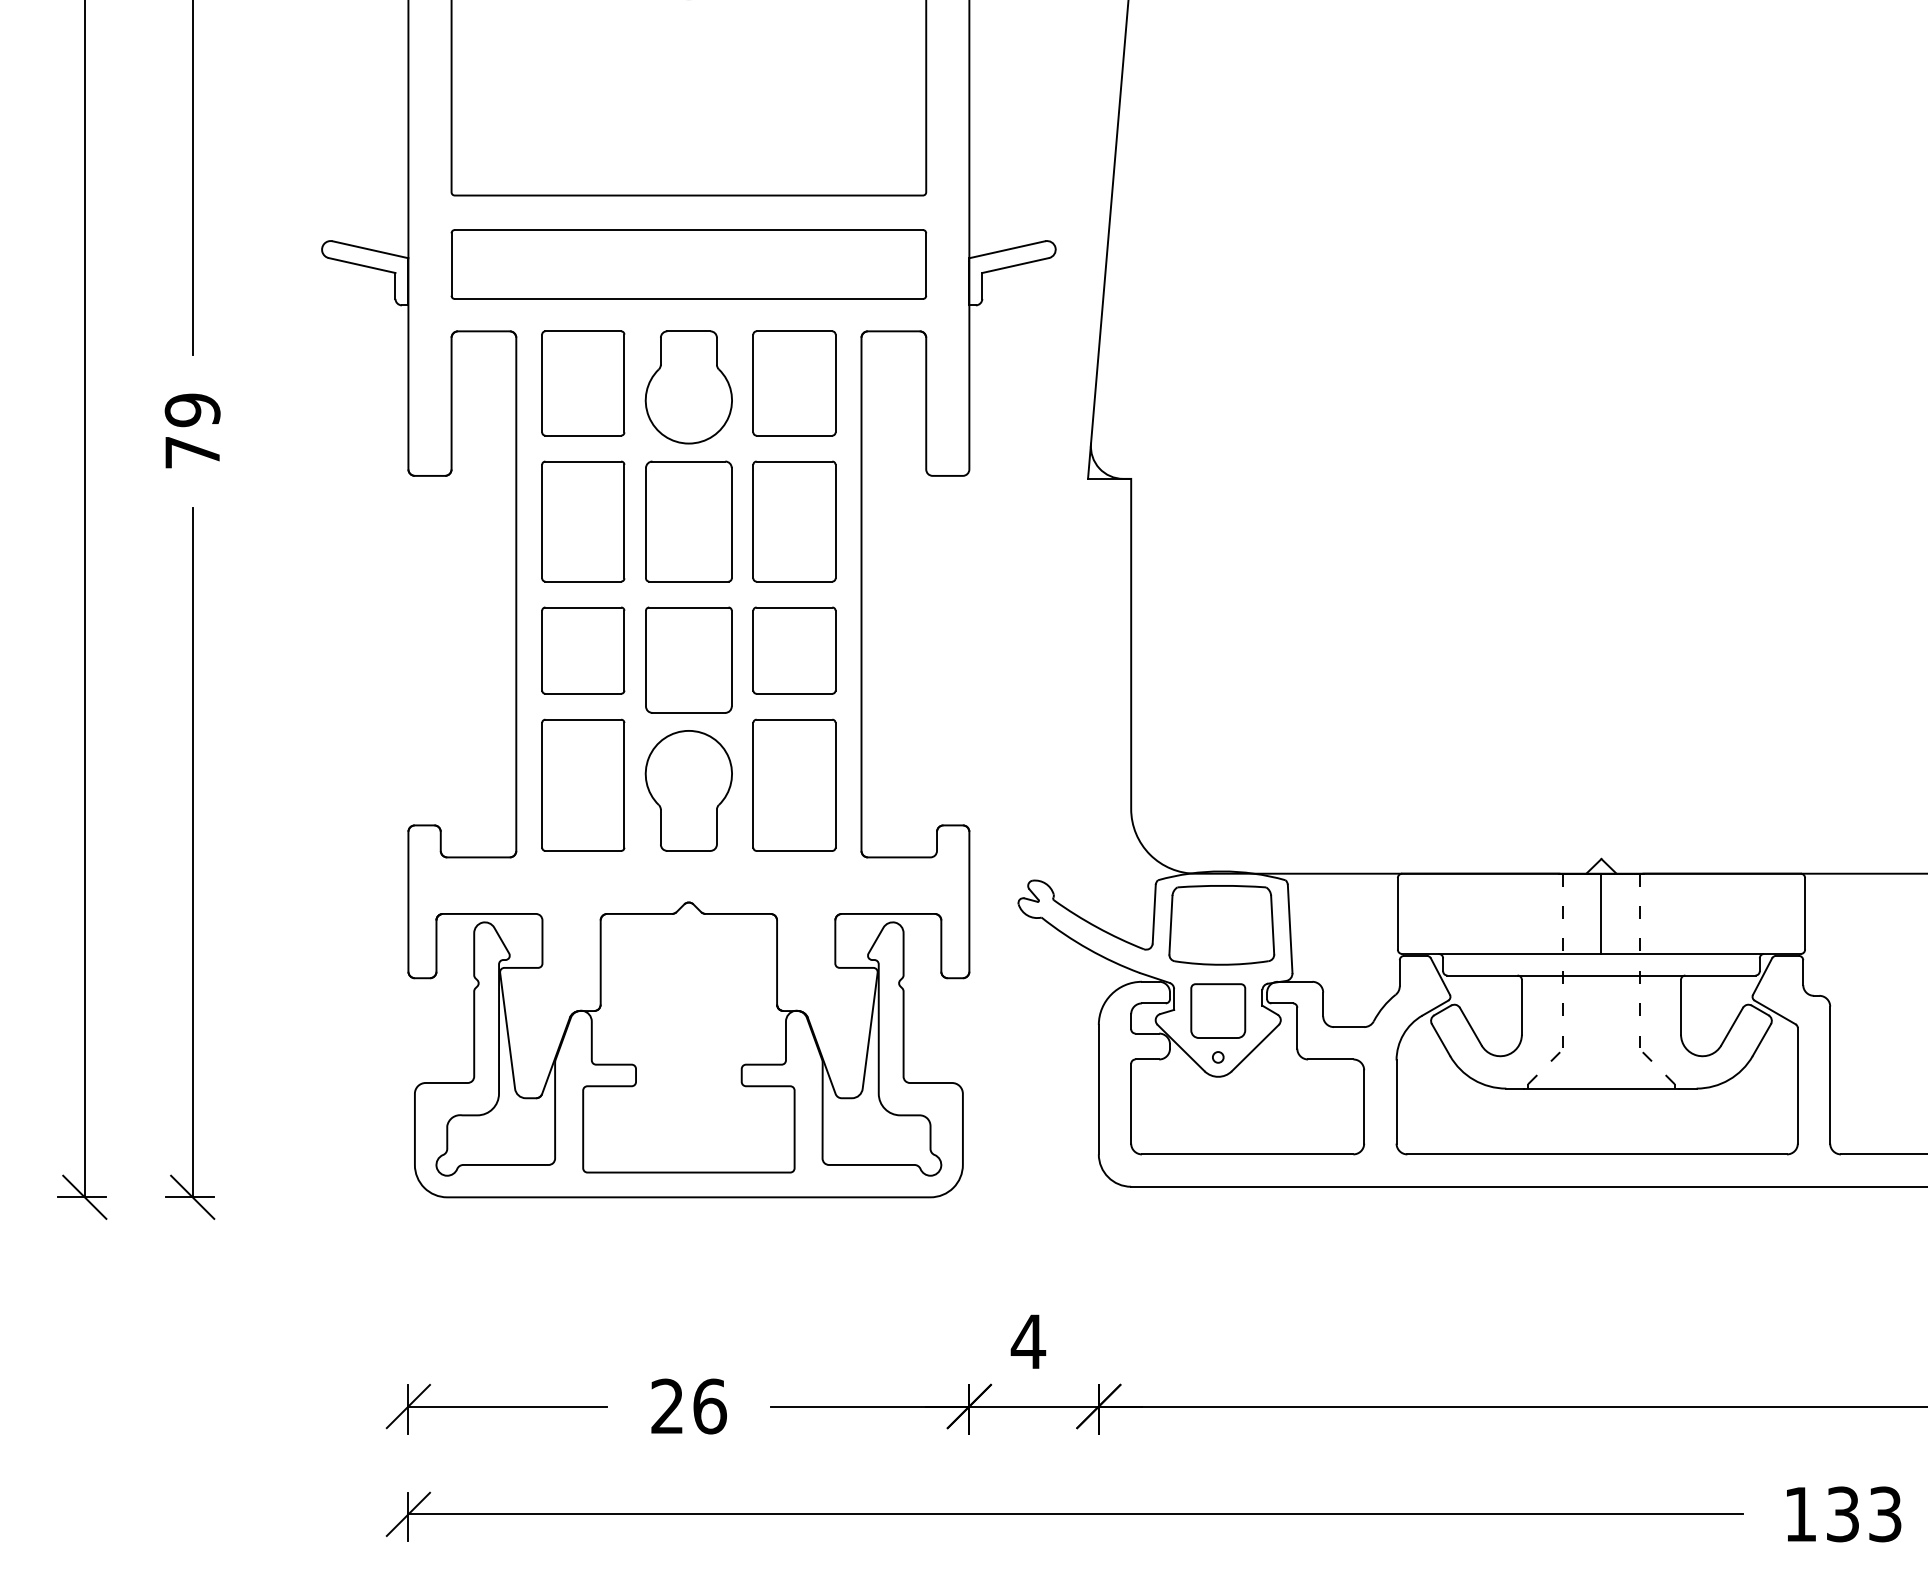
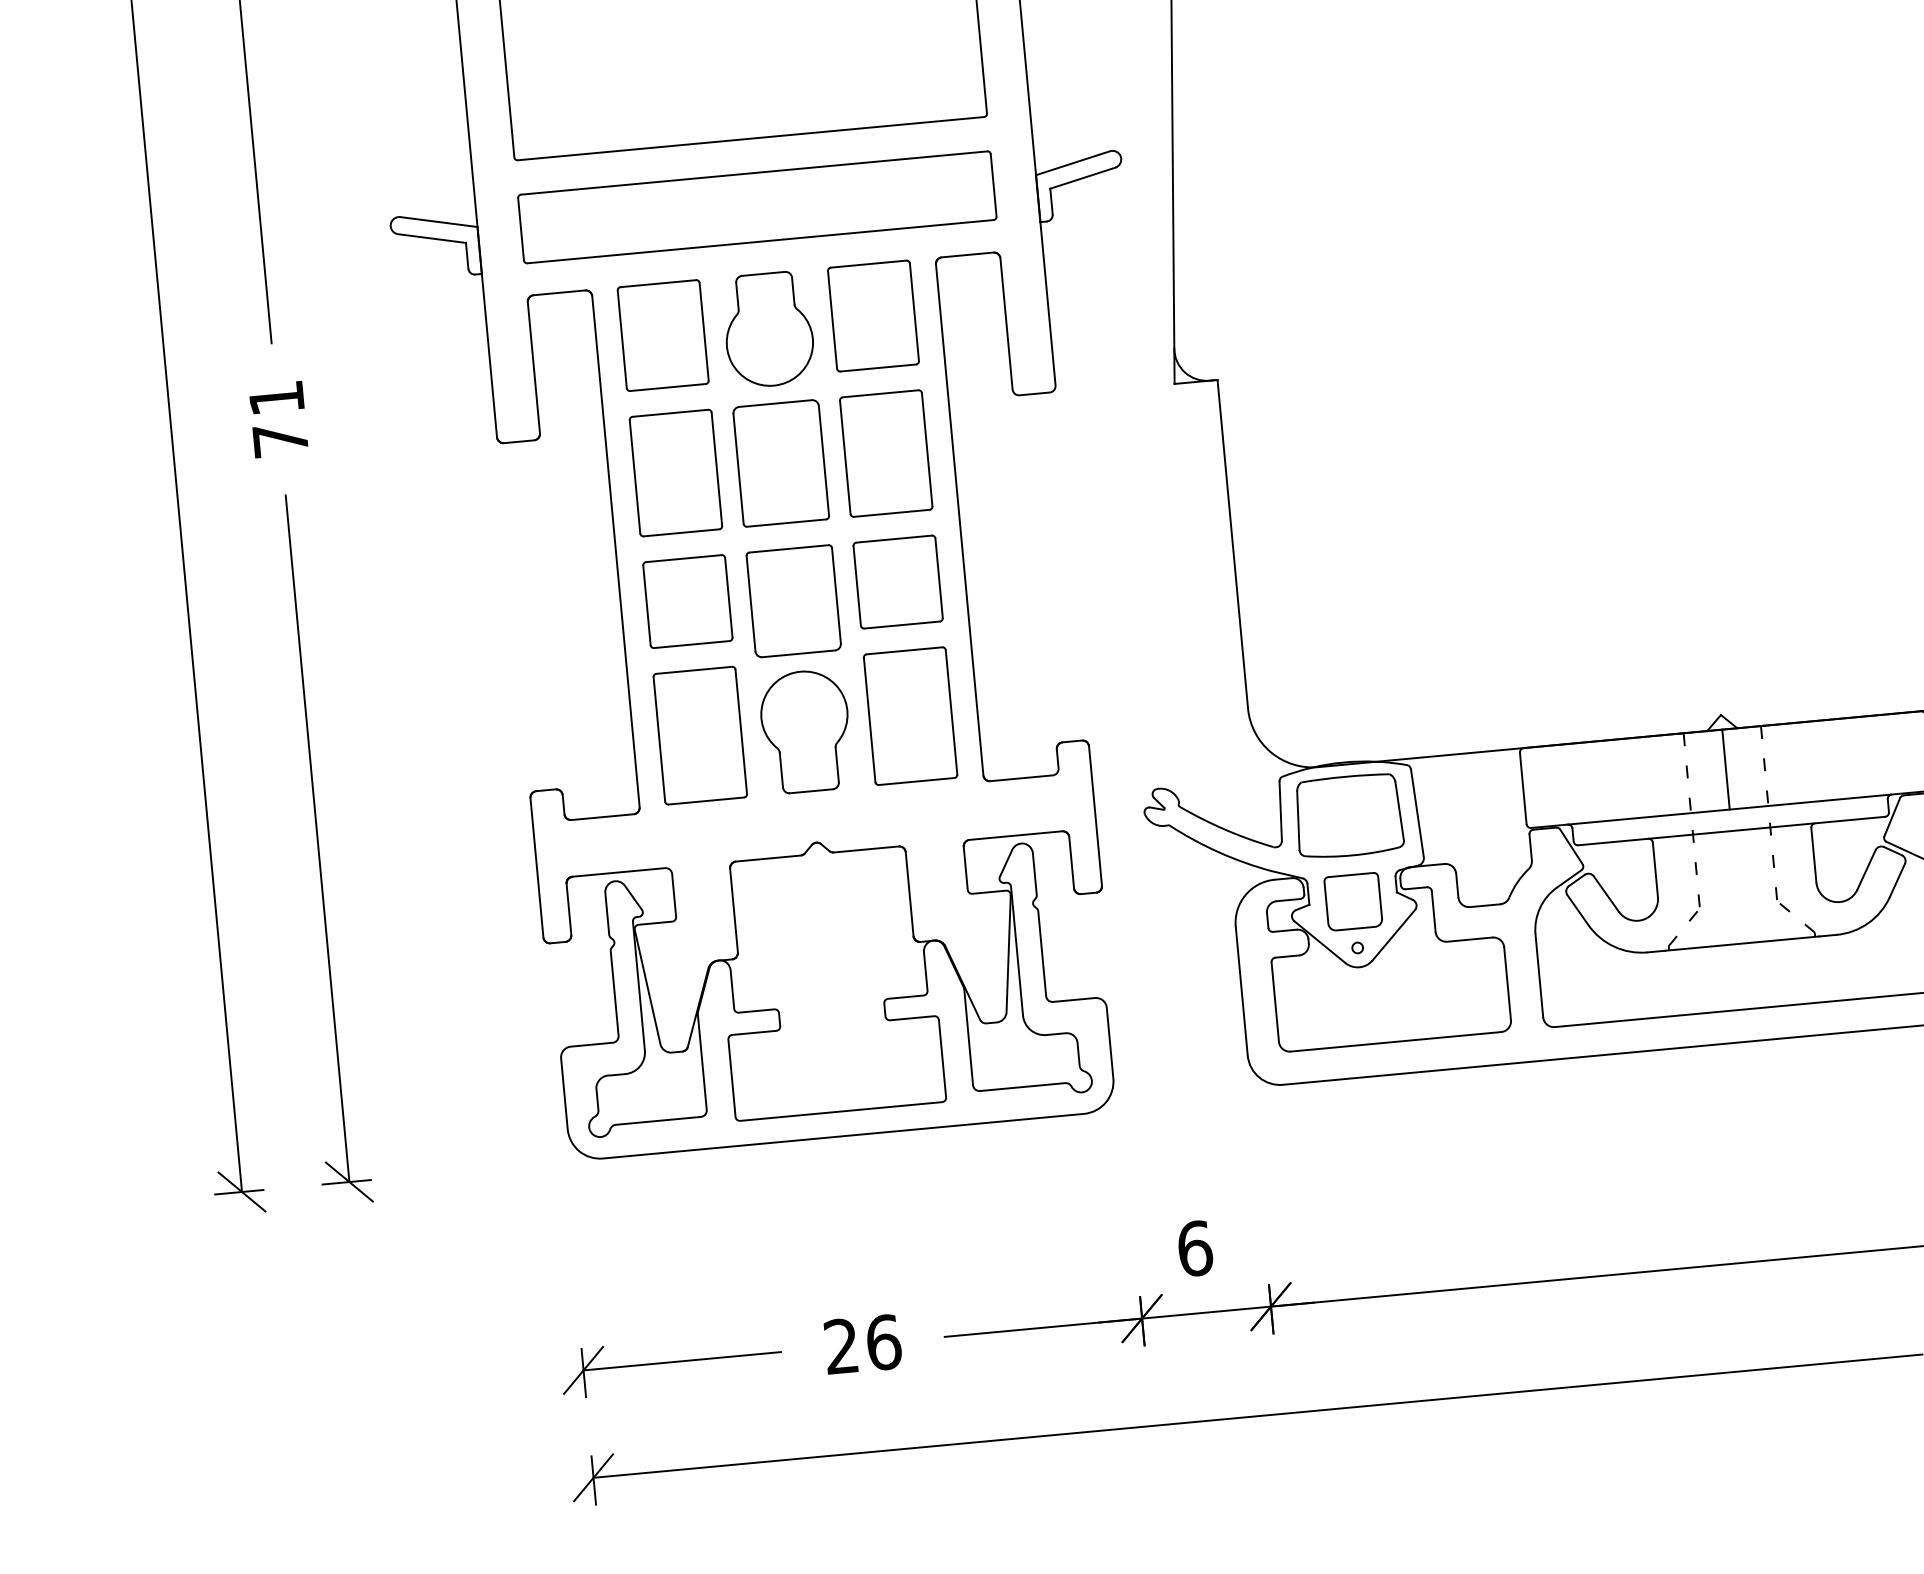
text: (192, 410) -> (276, 398), 79 -> 71
text: (1028, 1341) -> (1194, 1248), 4 -> 6

